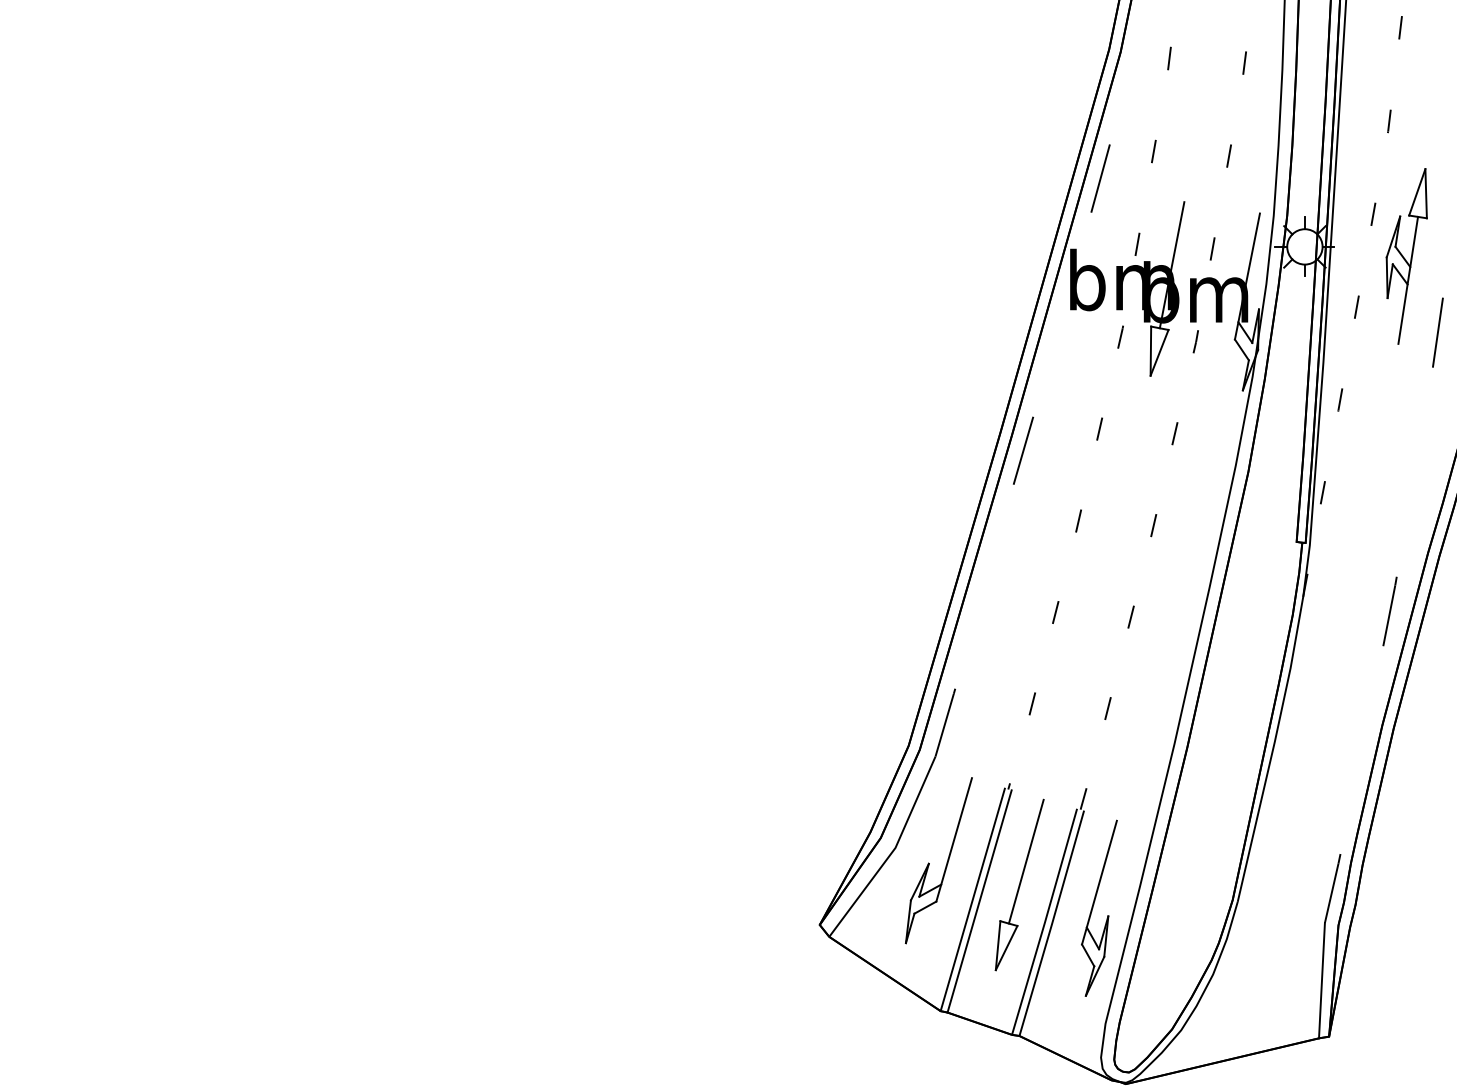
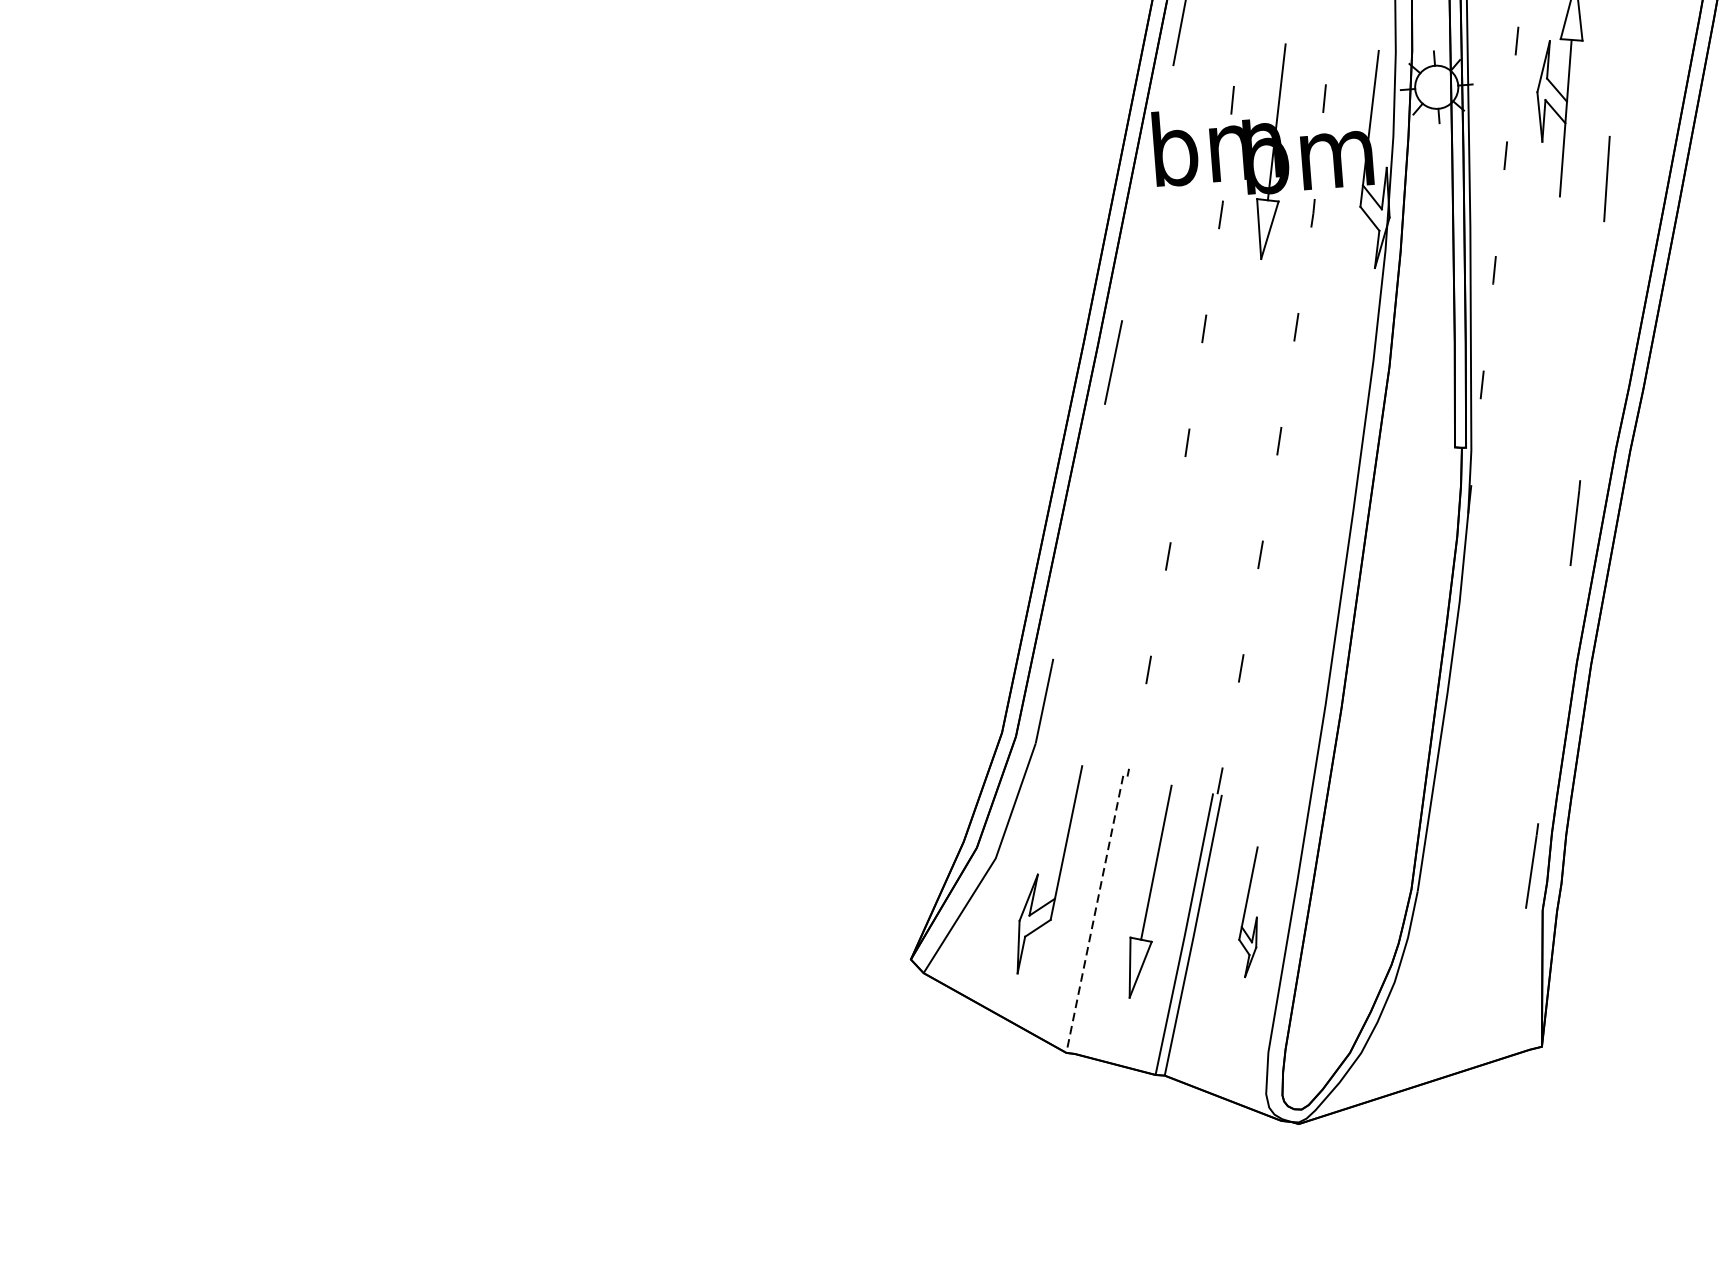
line: (972, 899) -> (1094, 913), solid -> dashed
line: (979, 901) -> (1103, 915), removed
part: (1099, 907) -> (1249, 911), size x0.6
line: (1321, 980) -> (1527, 979), removed

